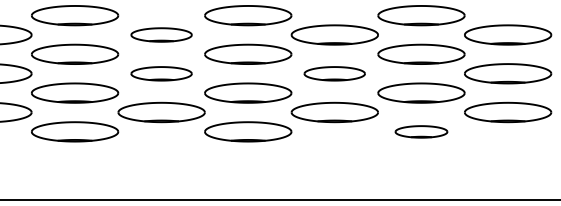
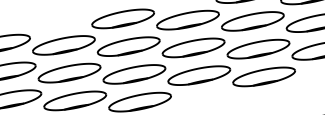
part: (161, 34) -> (63, 45), size x1.43
part: (161, 73) -> (69, 73), size x1.43
part: (334, 73) -> (193, 47), size x1.43
part: (421, 131) -> (264, 76), size x1.67

